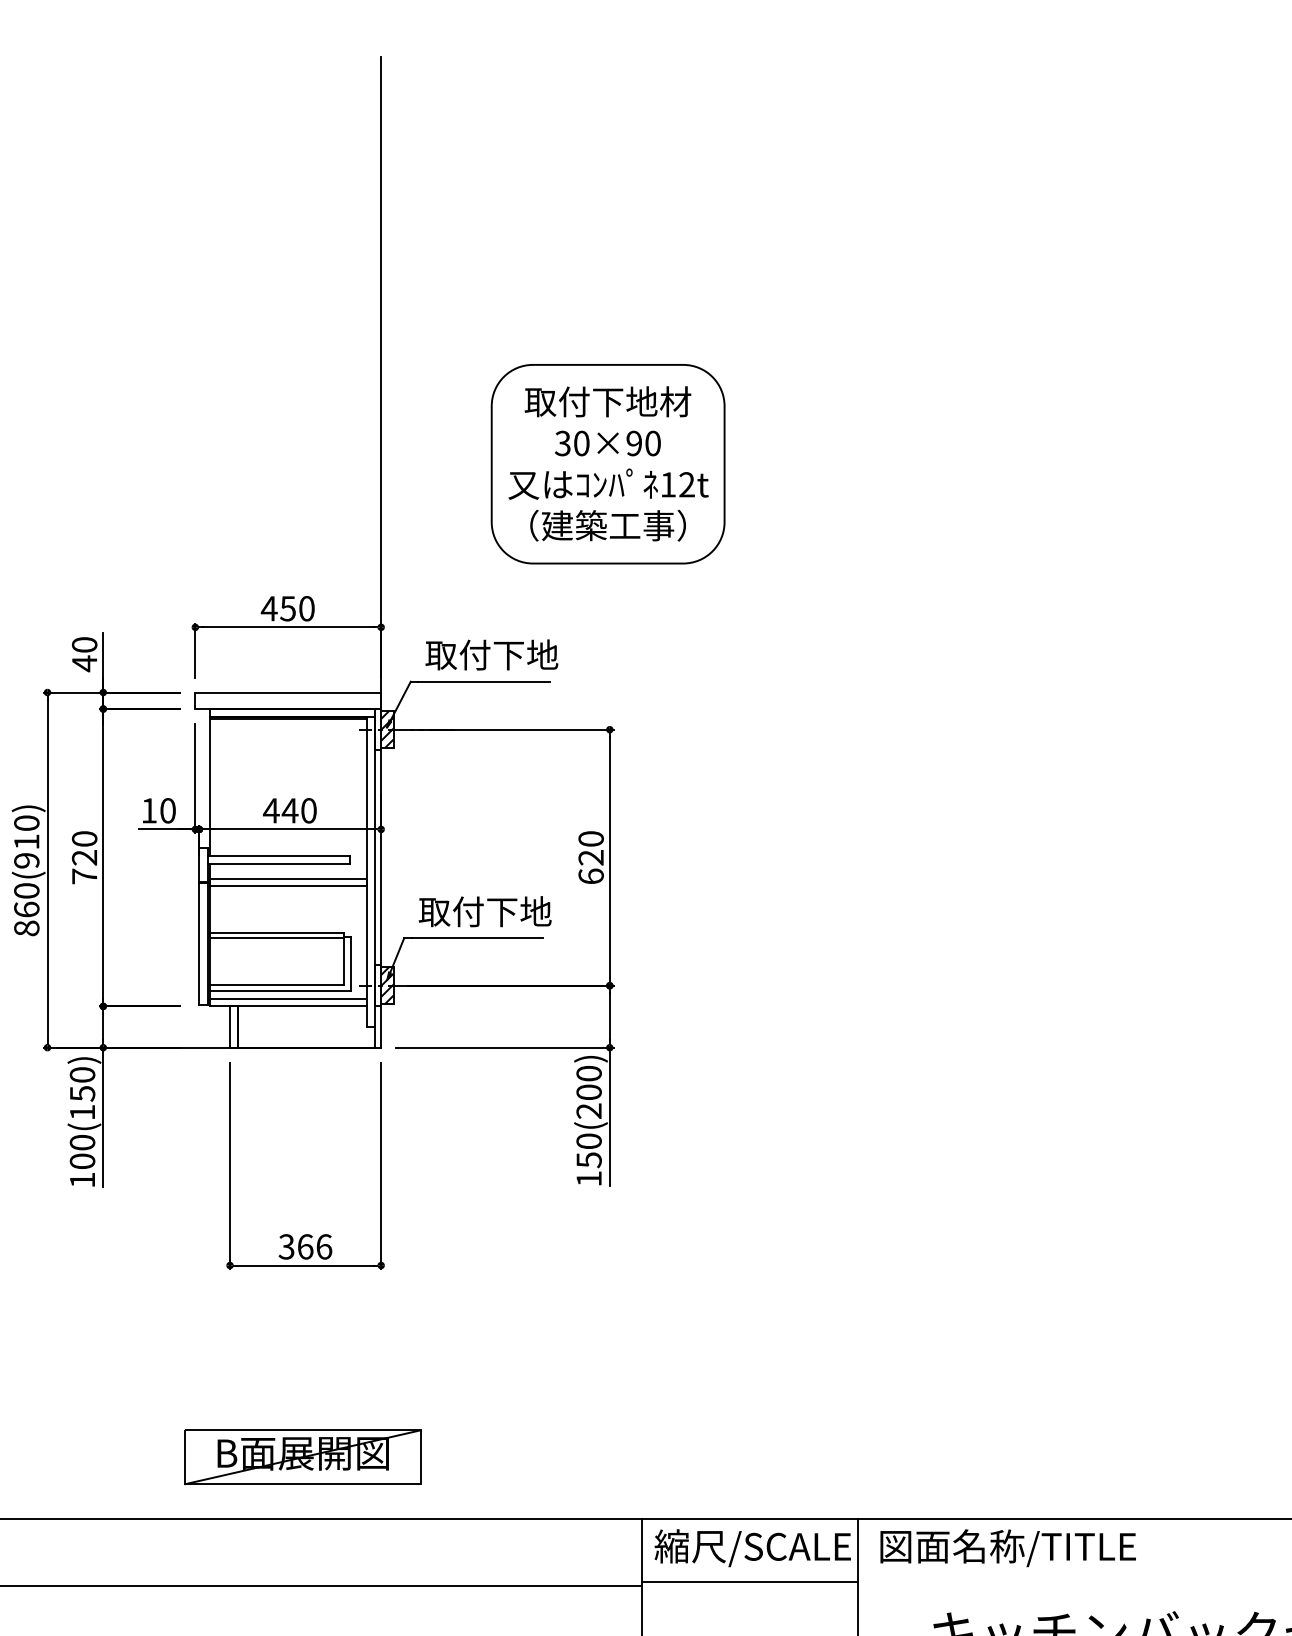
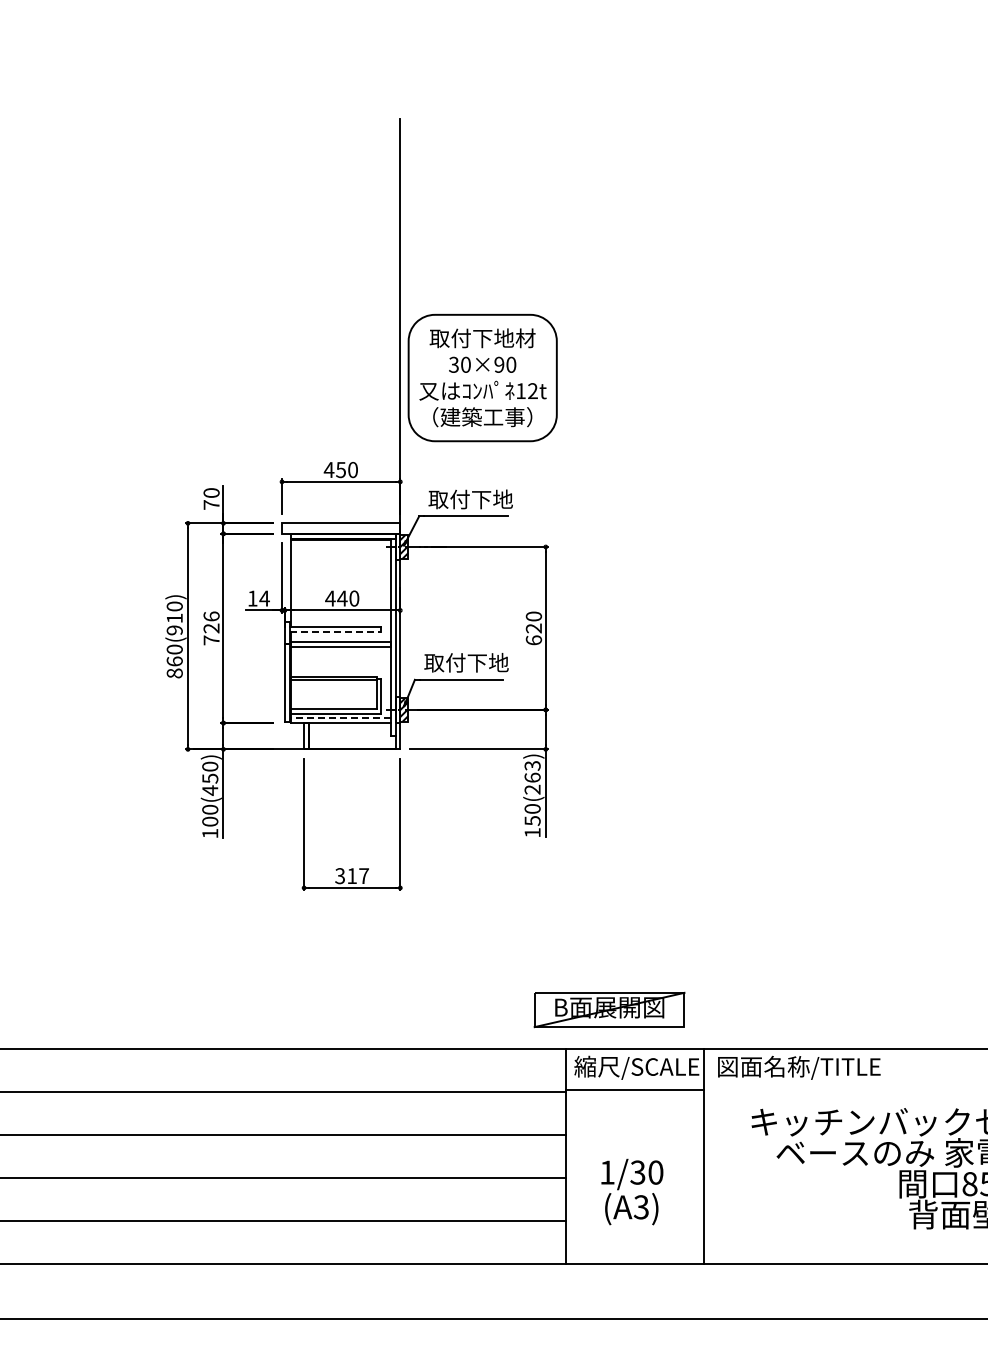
part: (607, 463) -> (482, 377), moved
text: (84, 662) -> (211, 504), 40 -> 70
text: (167, 810) -> (264, 598), 10 -> 14
text: (84, 838) -> (211, 616), 720 -> 726
line: (279, 864) -> (335, 632), solid -> dashed
line: (288, 999) -> (341, 718), solid -> dashed
text: (588, 1082) -> (532, 771), 150(200) -> 150(263)
text: (82, 1112) -> (210, 790), 100(150) -> 100(450)
text: (315, 1247) -> (358, 876), 366 -> 317
part: (302, 1456) -> (609, 1009), moved

